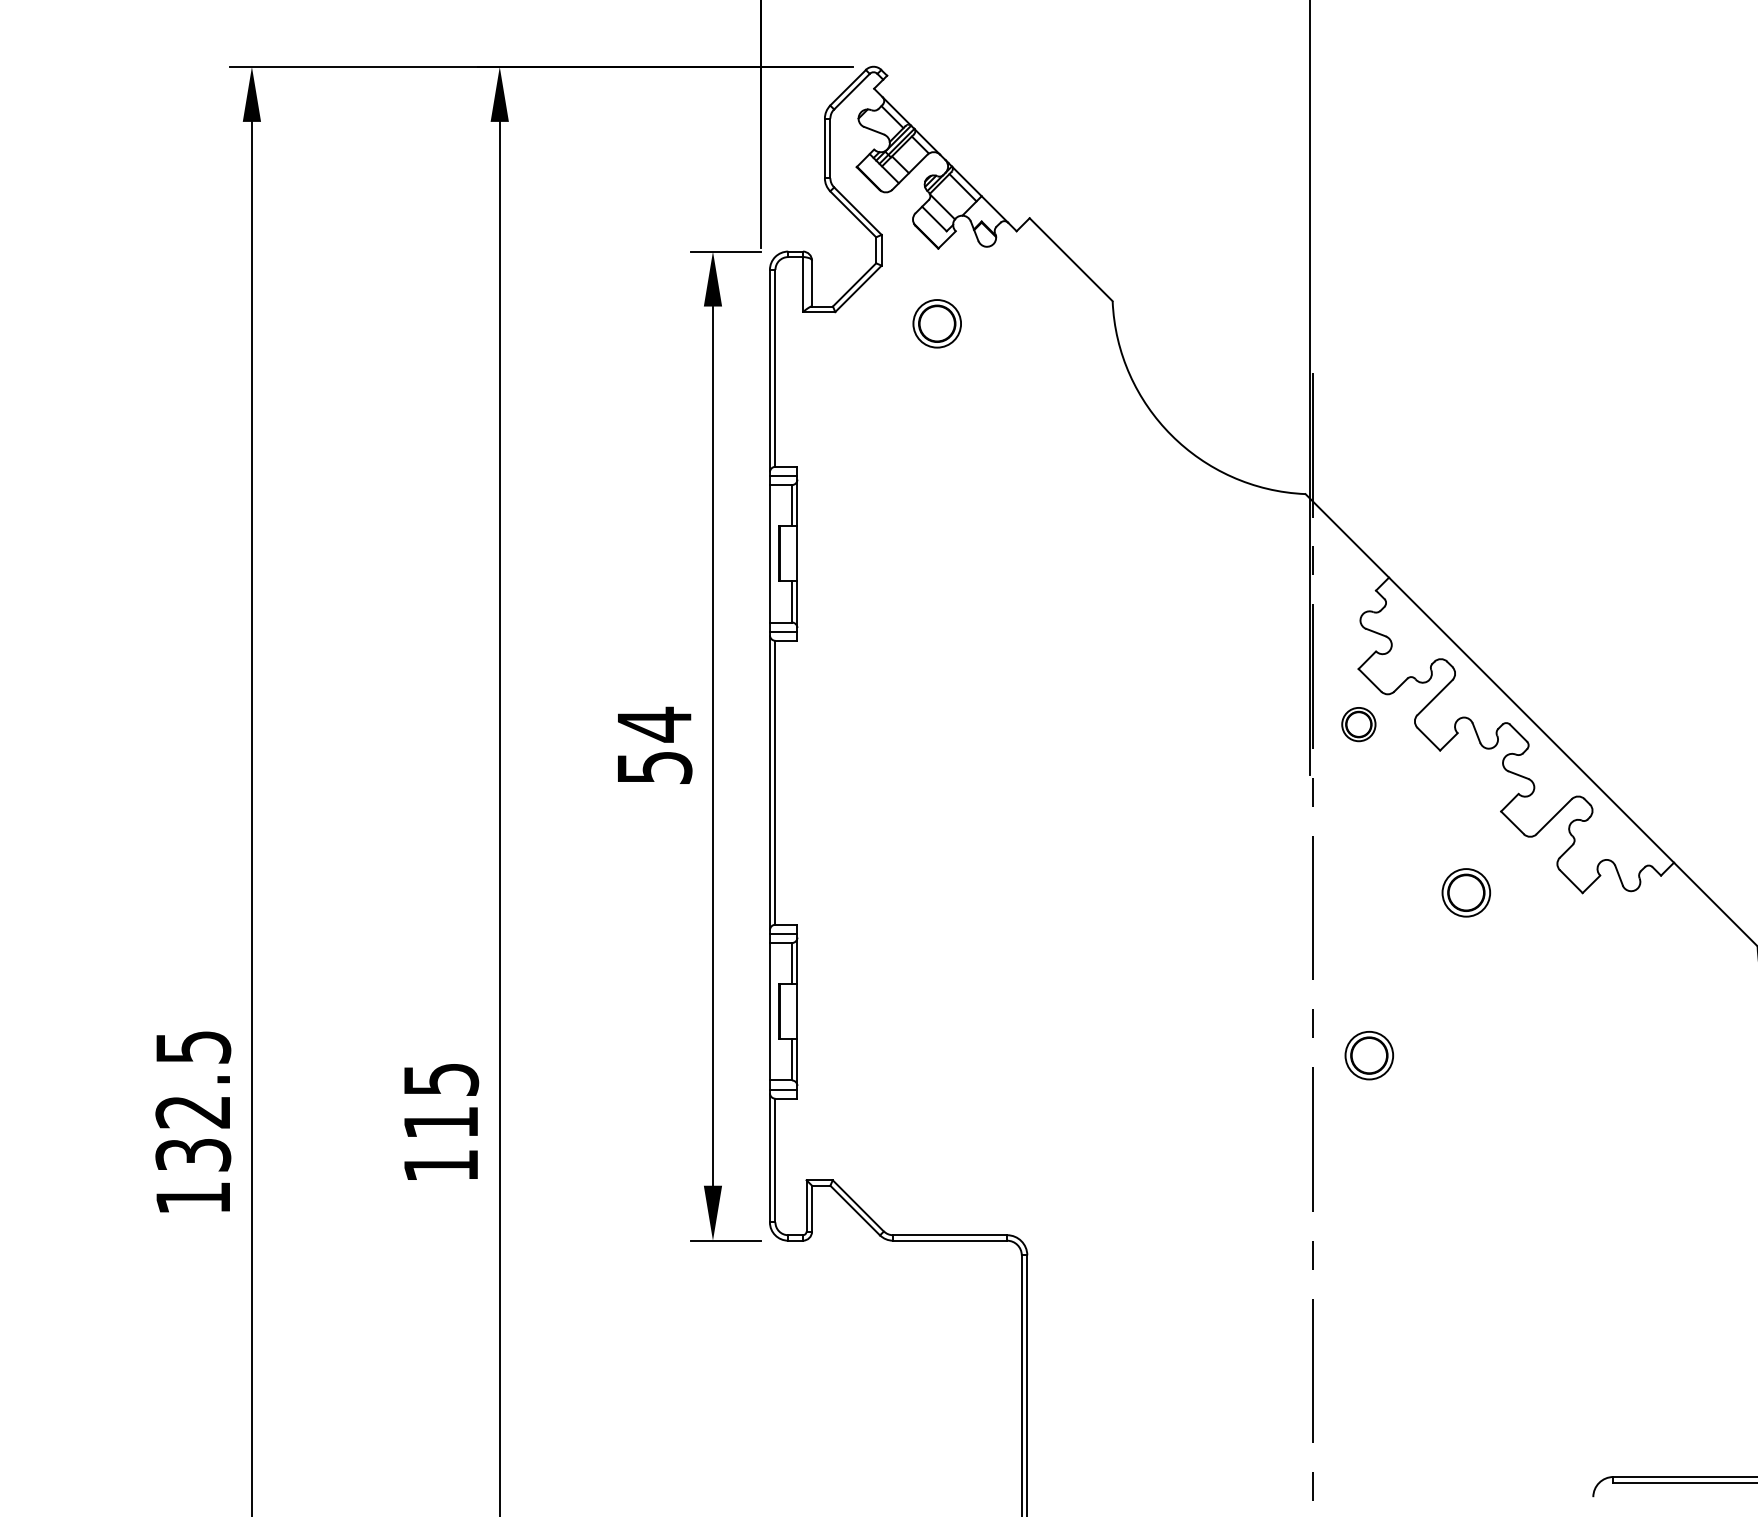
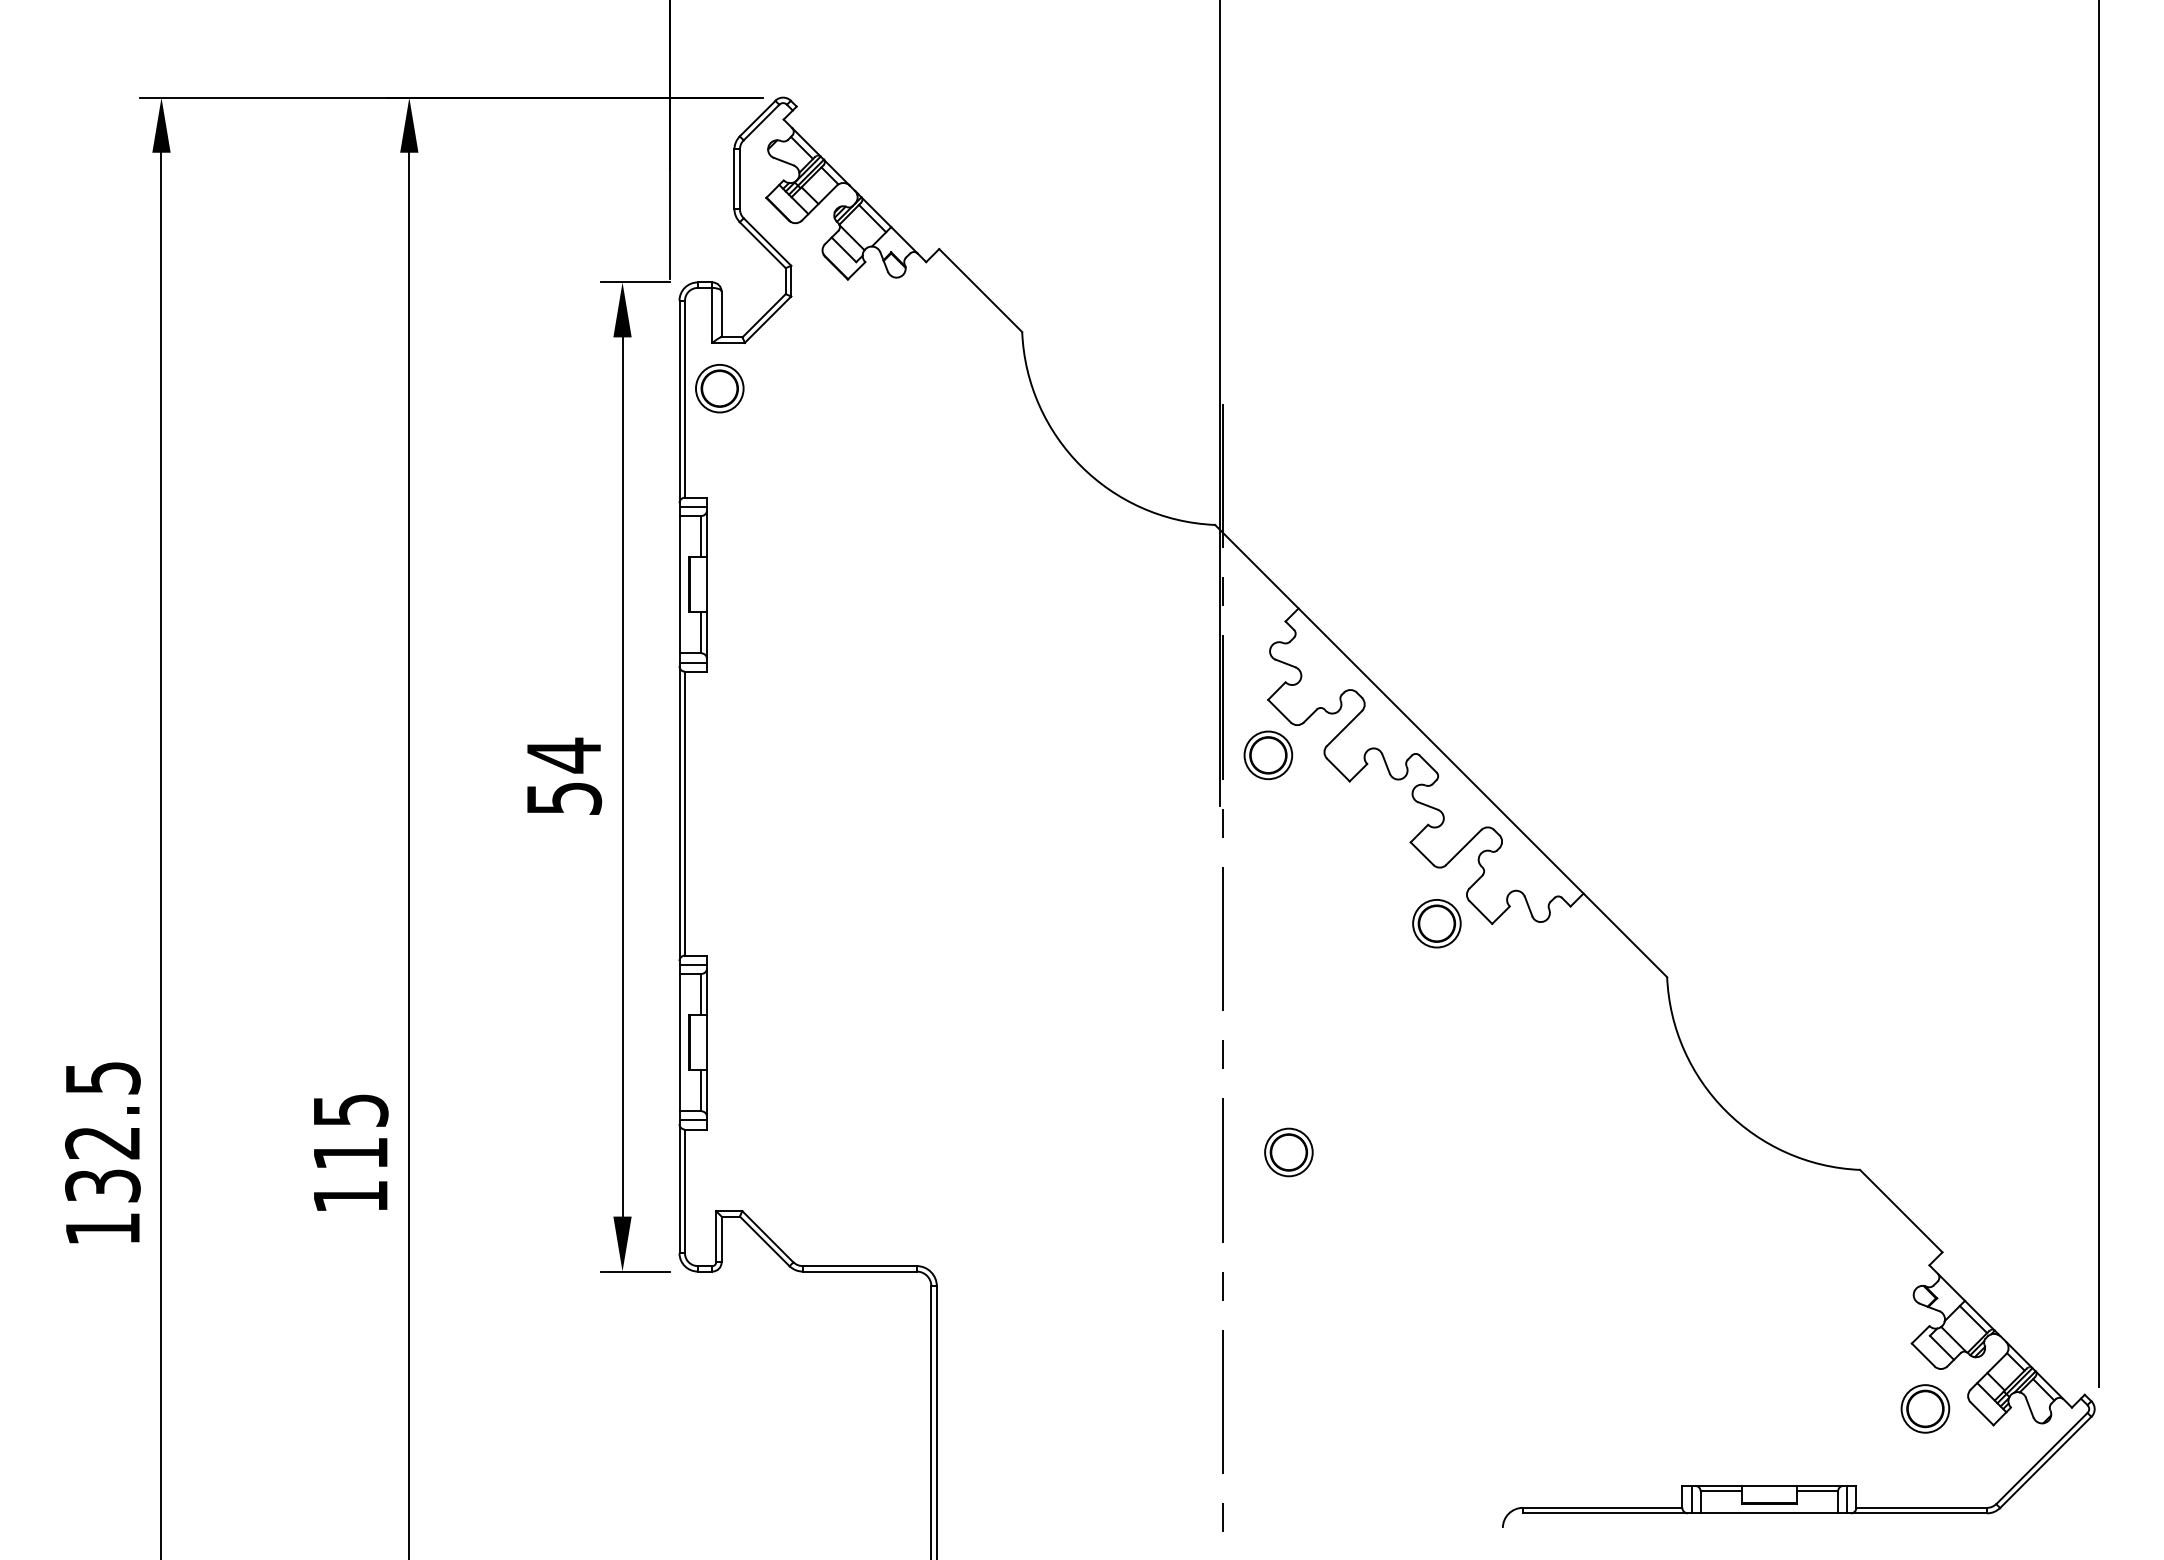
part: (936, 323) -> (719, 388), moved
part: (1358, 724) -> (1268, 755), size x1.43
part: (1465, 892) -> (1436, 923), moved
part: (1368, 1055) -> (1288, 1152), moved

